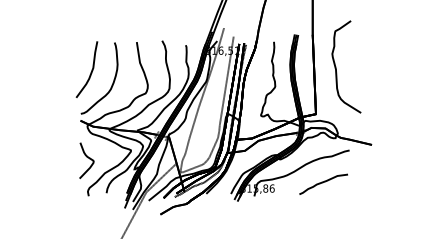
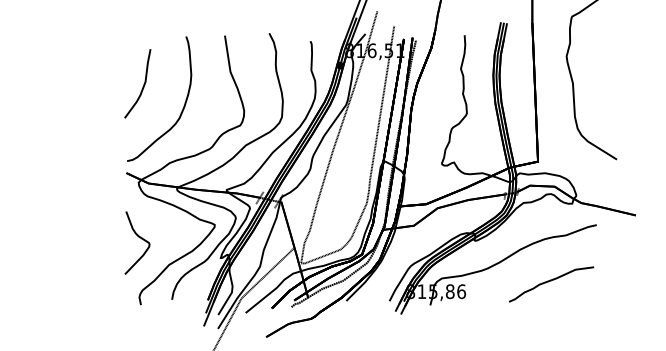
part: (86, 69) -> (136, 83), size x0.7

